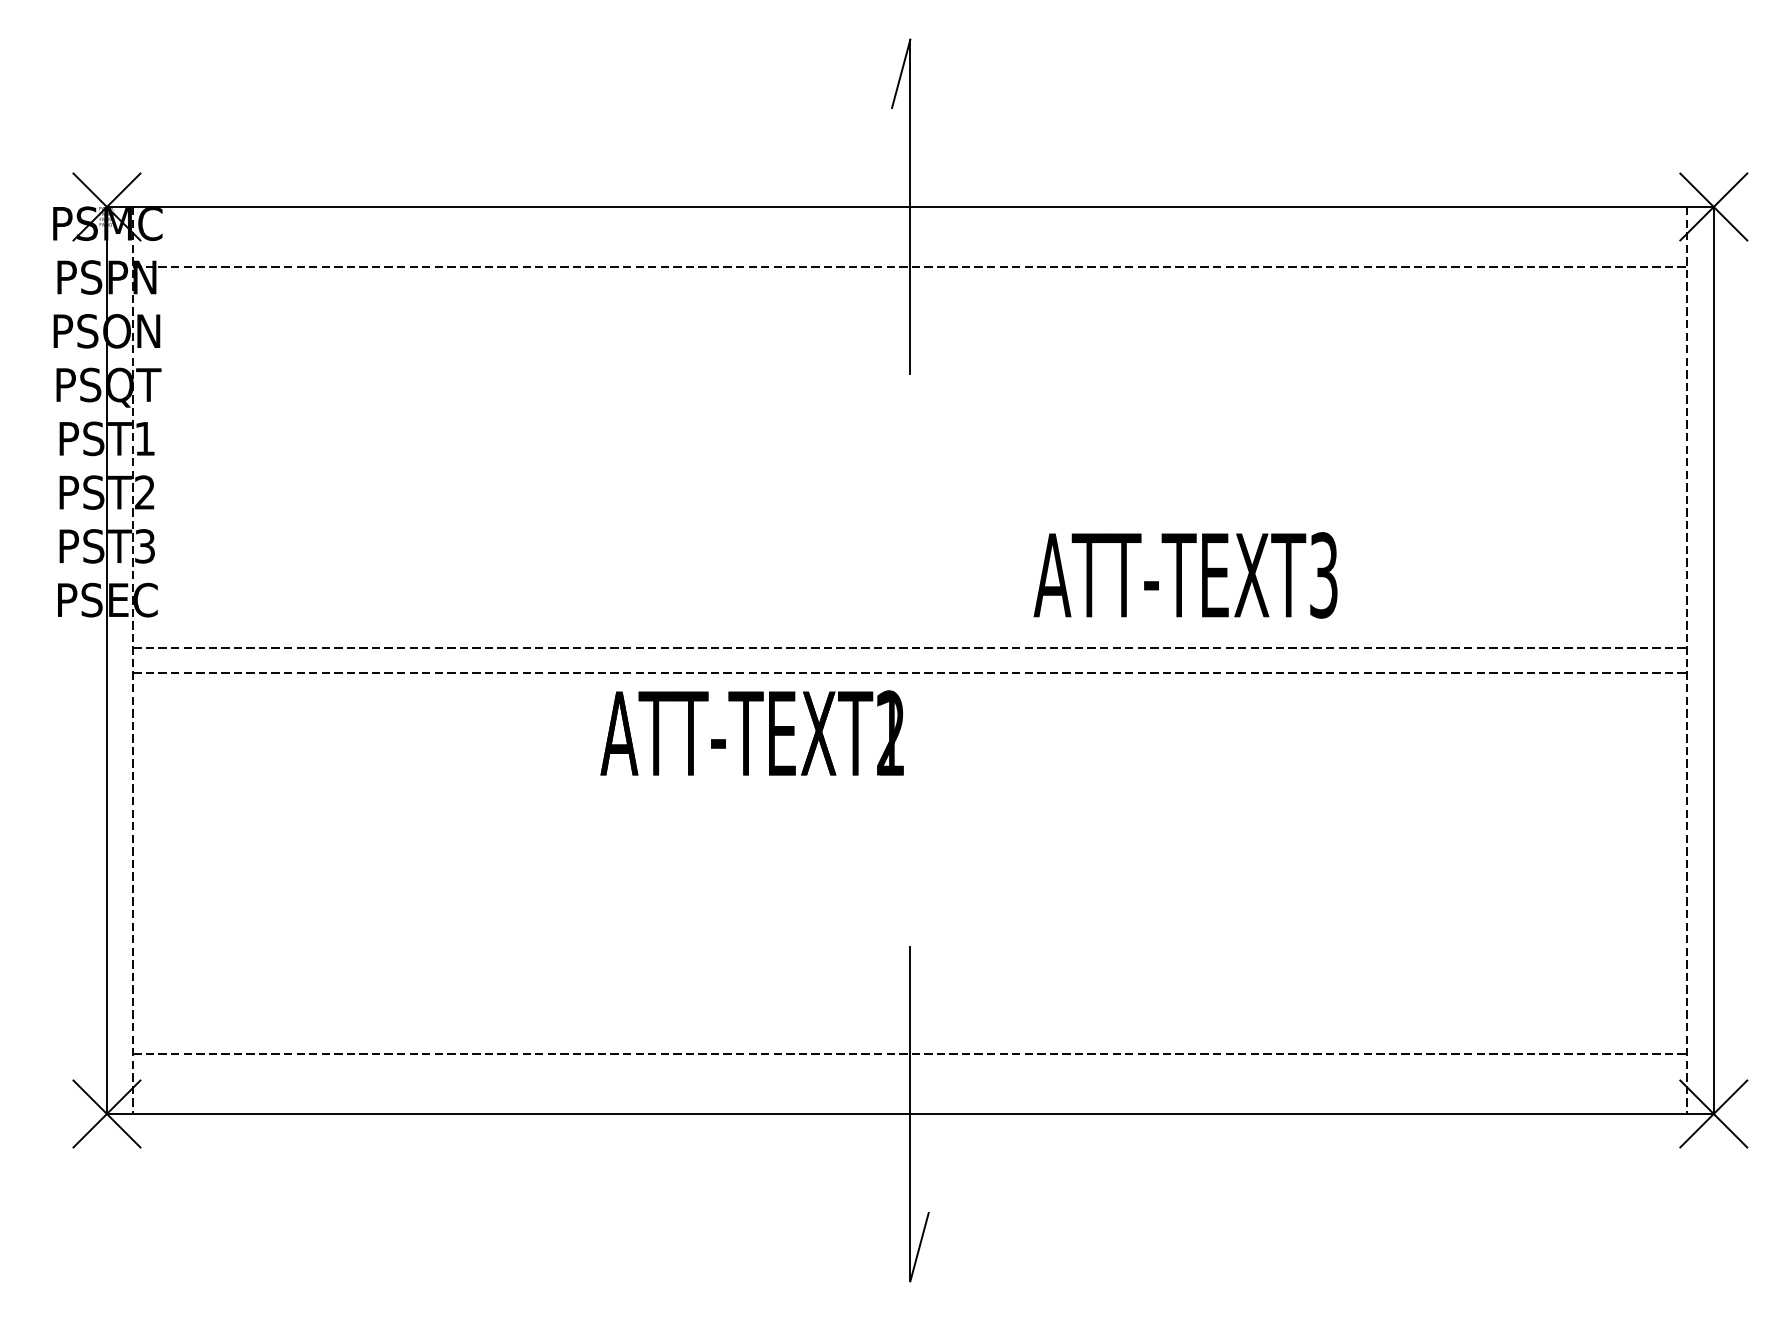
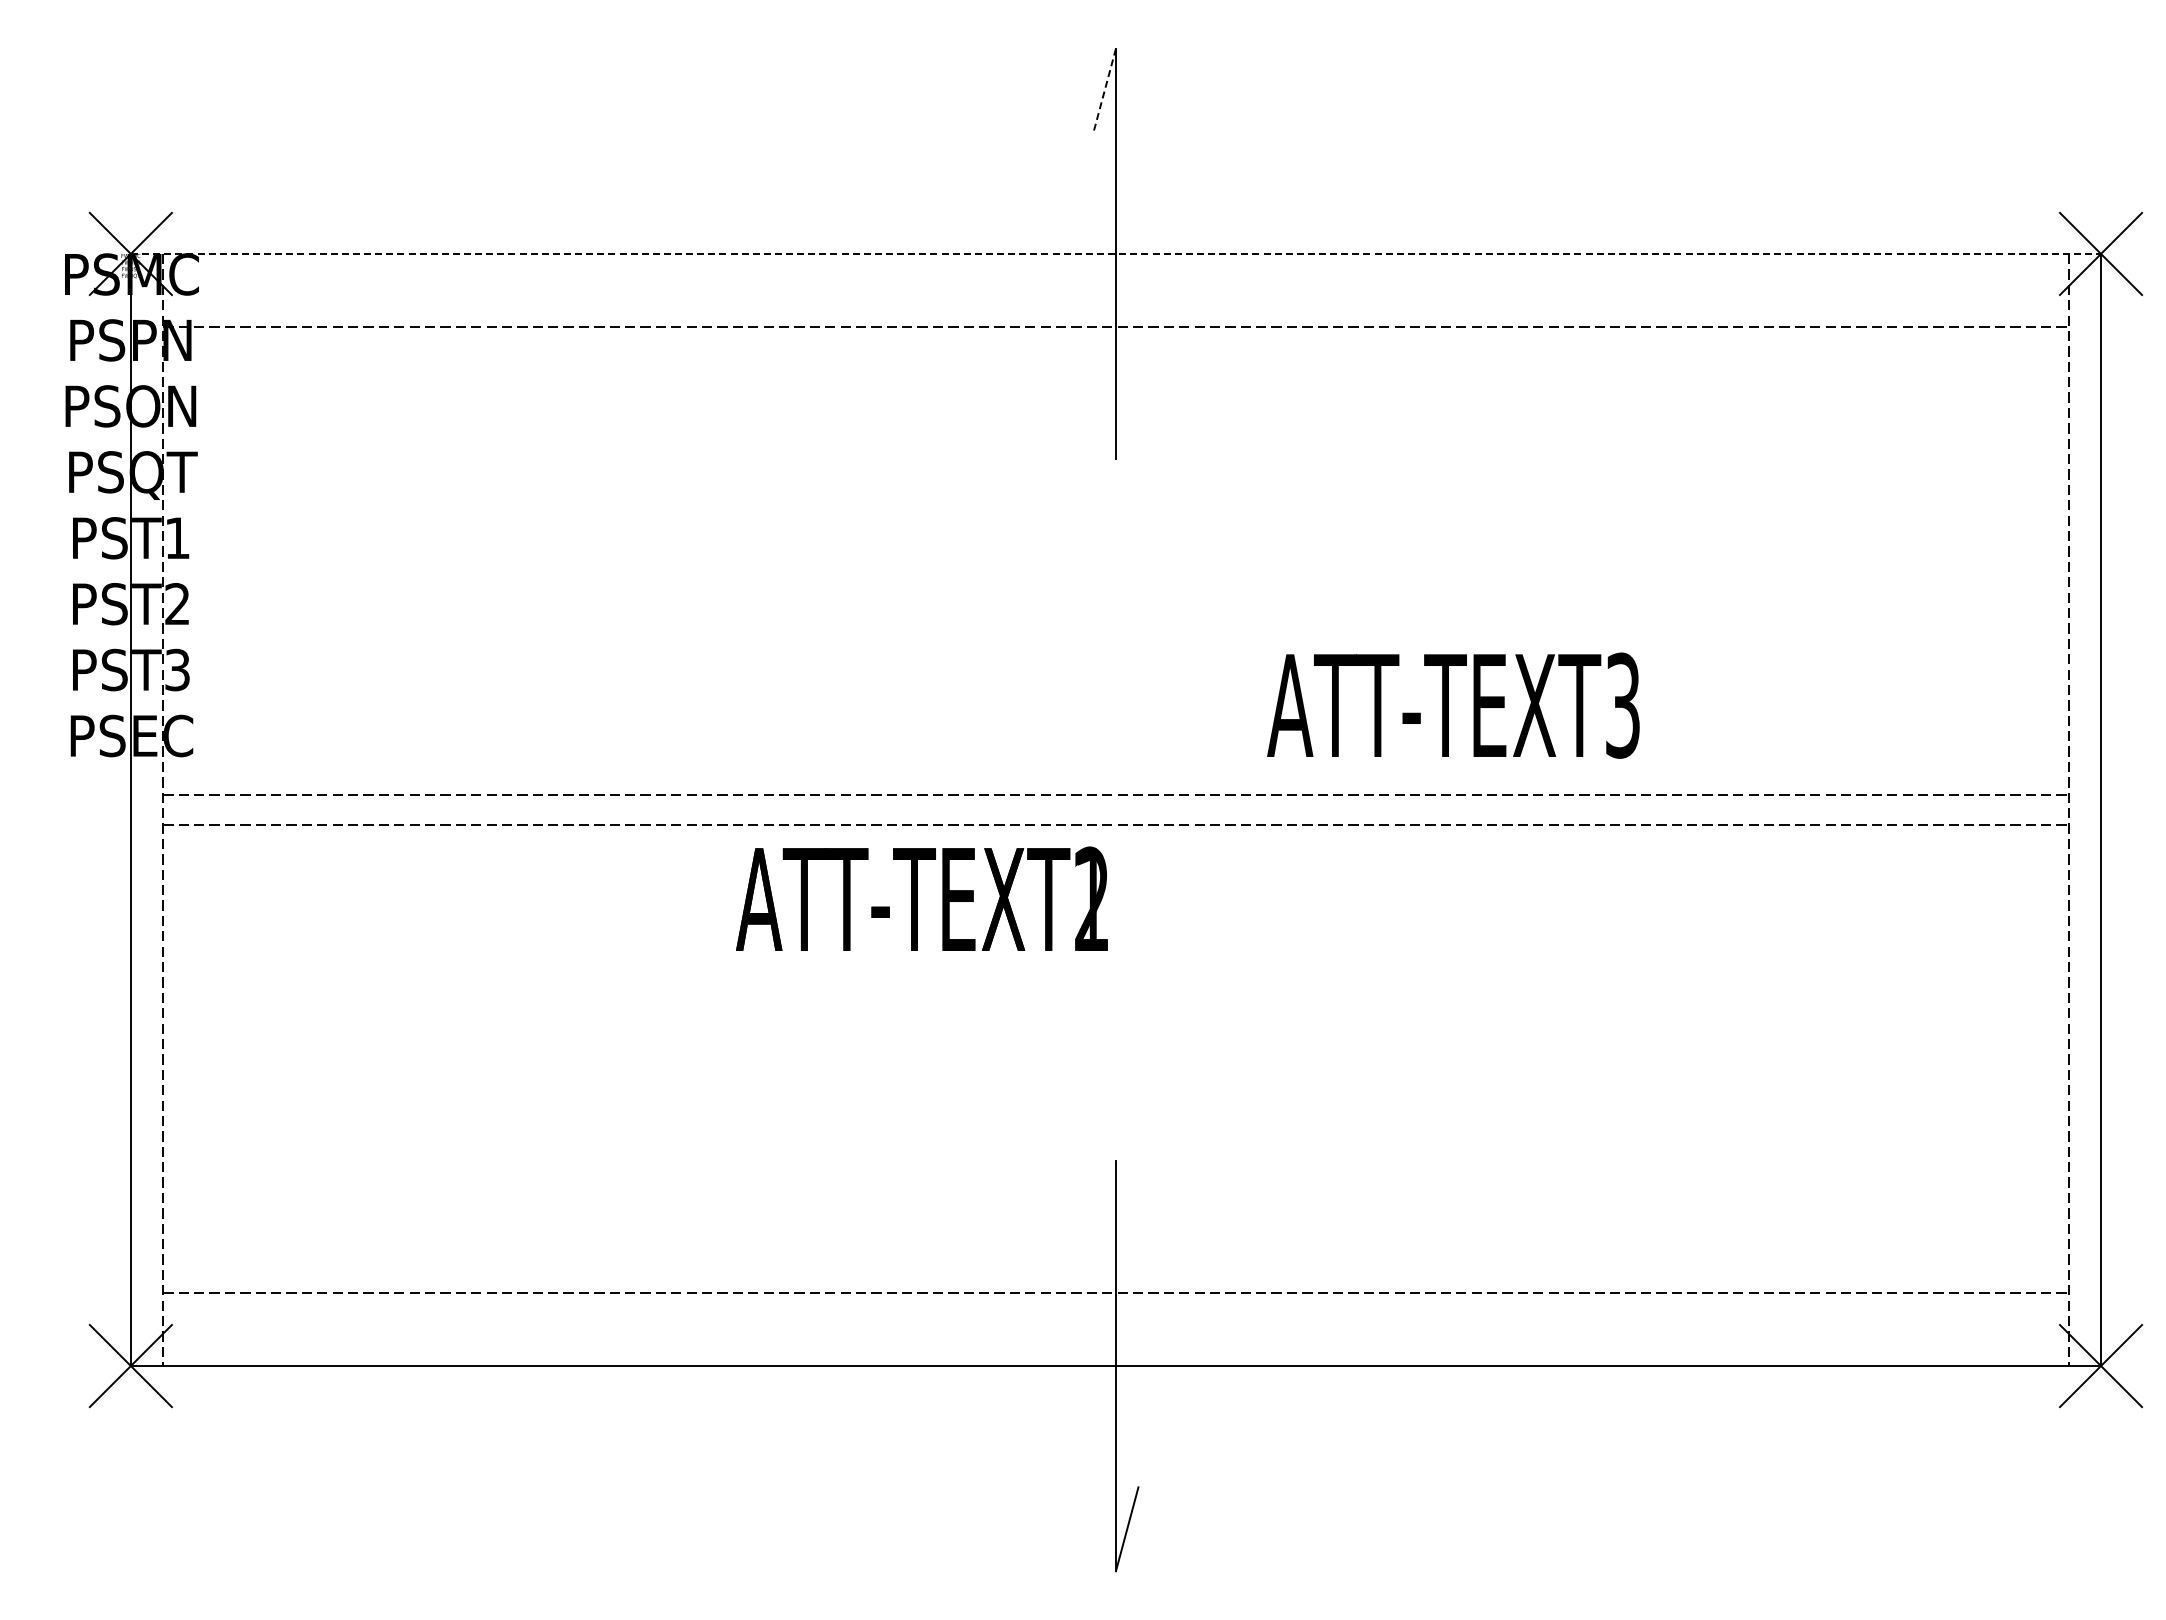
line: (901, 74) -> (1104, 91), solid -> dashed
line: (910, 206) -> (1116, 253), solid -> dashed

